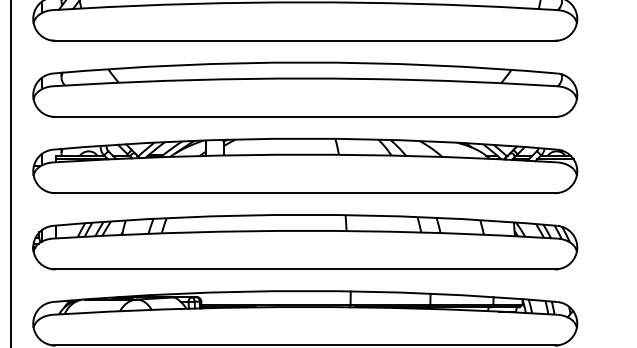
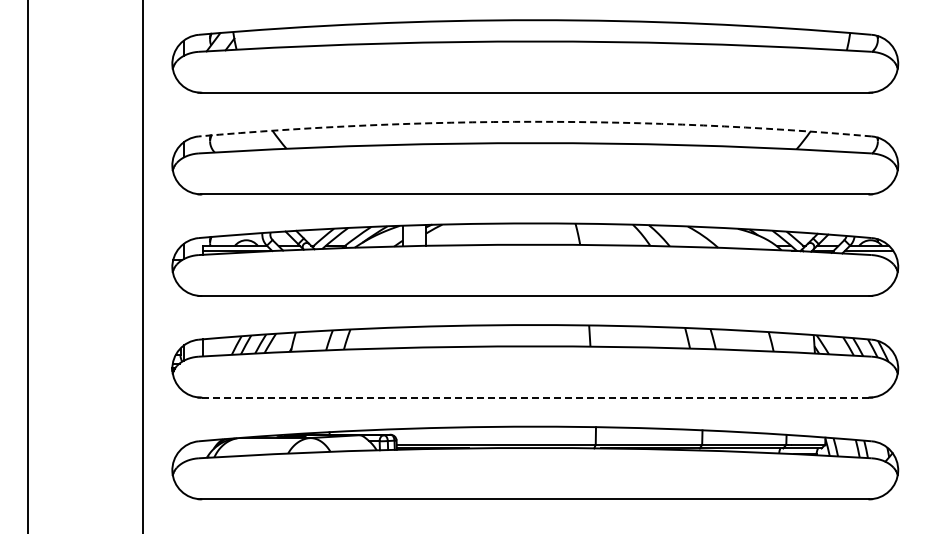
arc: (305, 62) -> (535, 121), solid -> dashed
line: (305, 269) -> (535, 397), solid -> dashed

